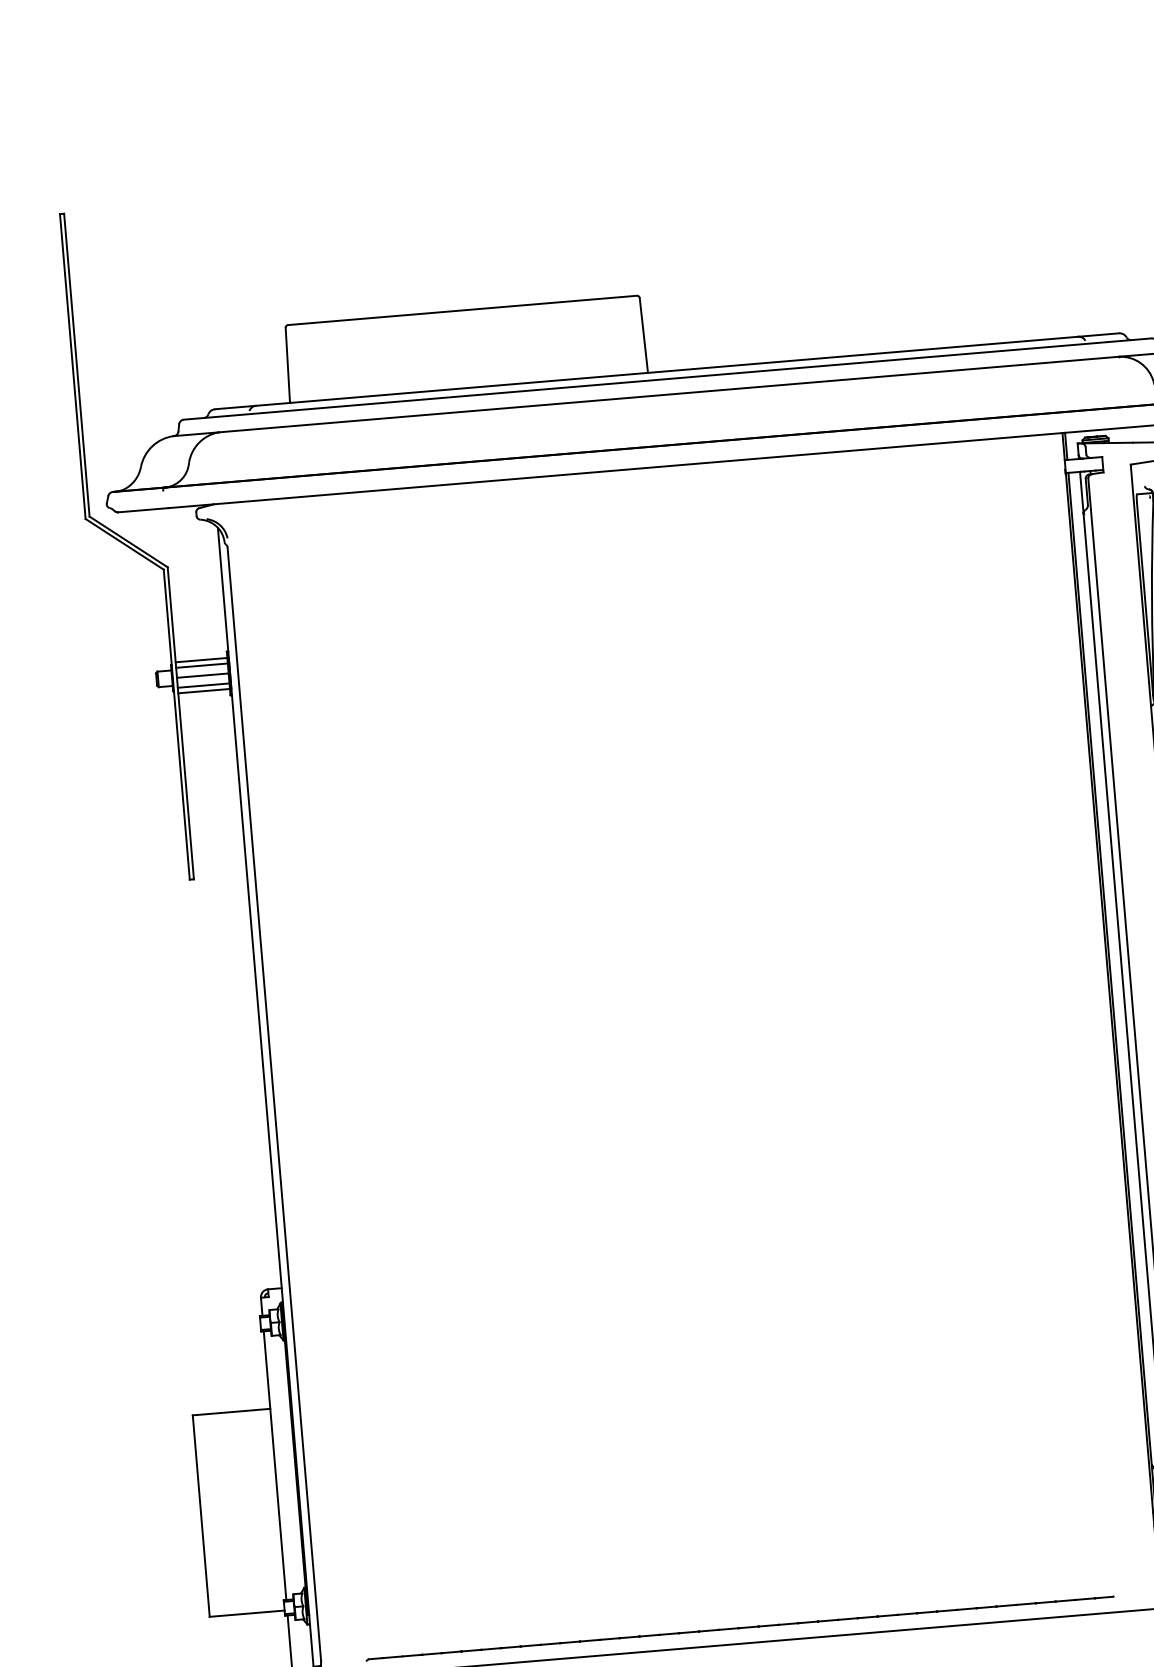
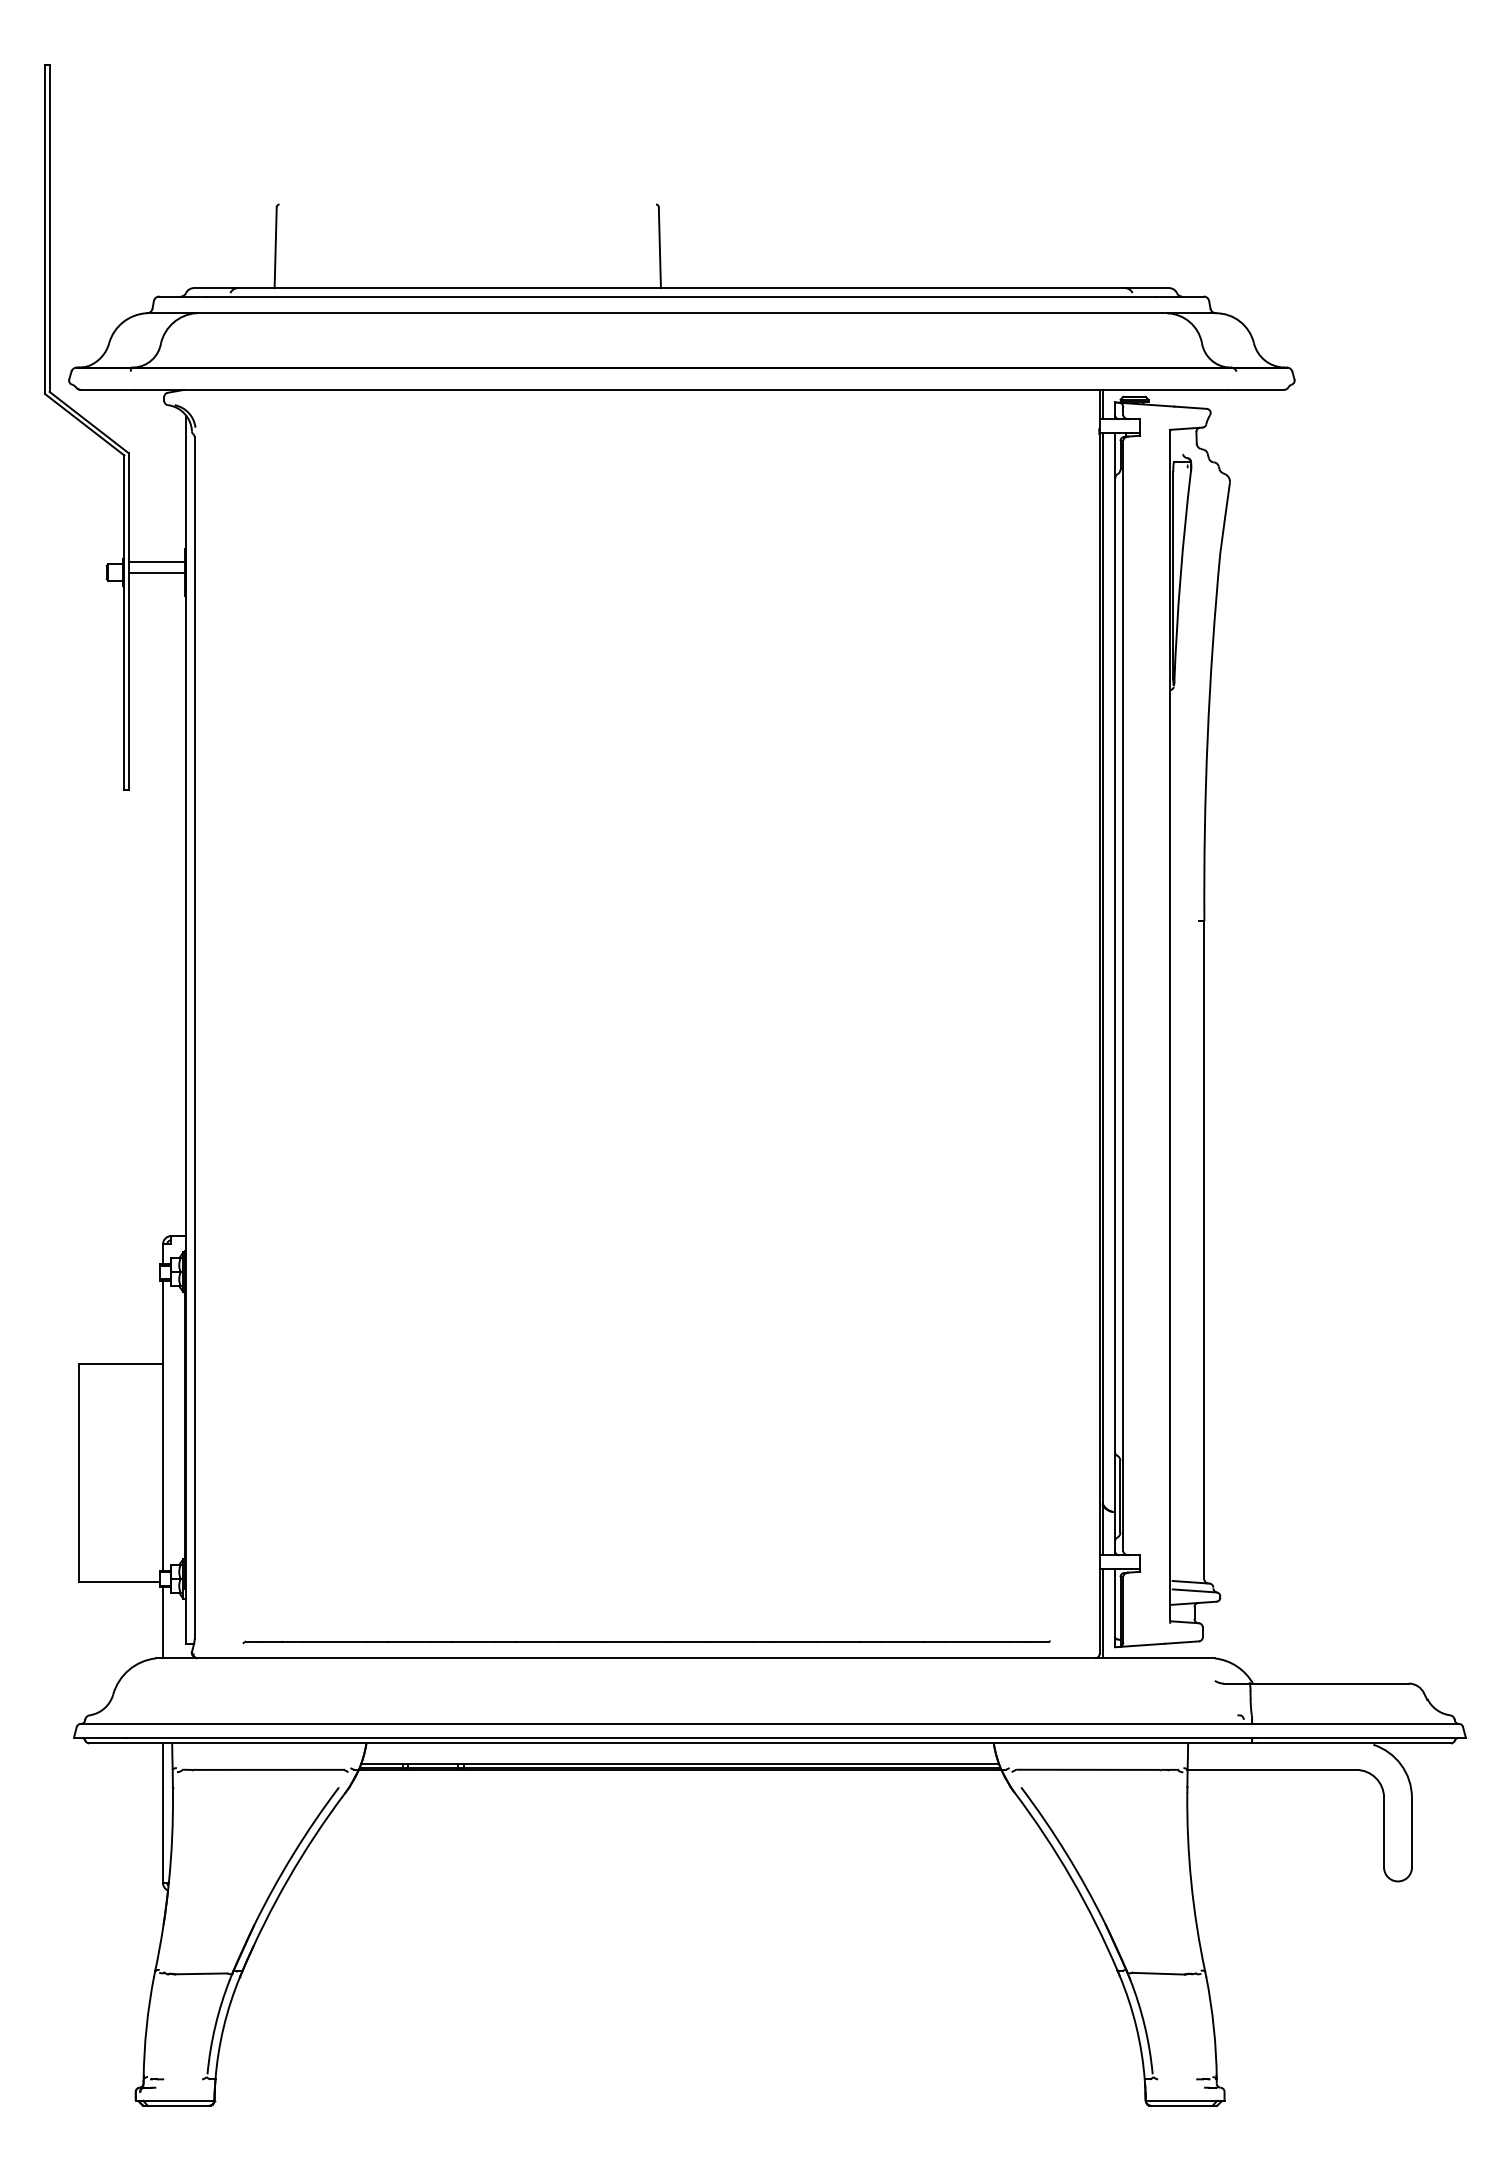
line: (462, 310) -> (467, 204), removed
line: (201, 659) -> (156, 555), removed
line: (203, 685) -> (156, 583), removed
line: (204, 691) -> (156, 589), removed

